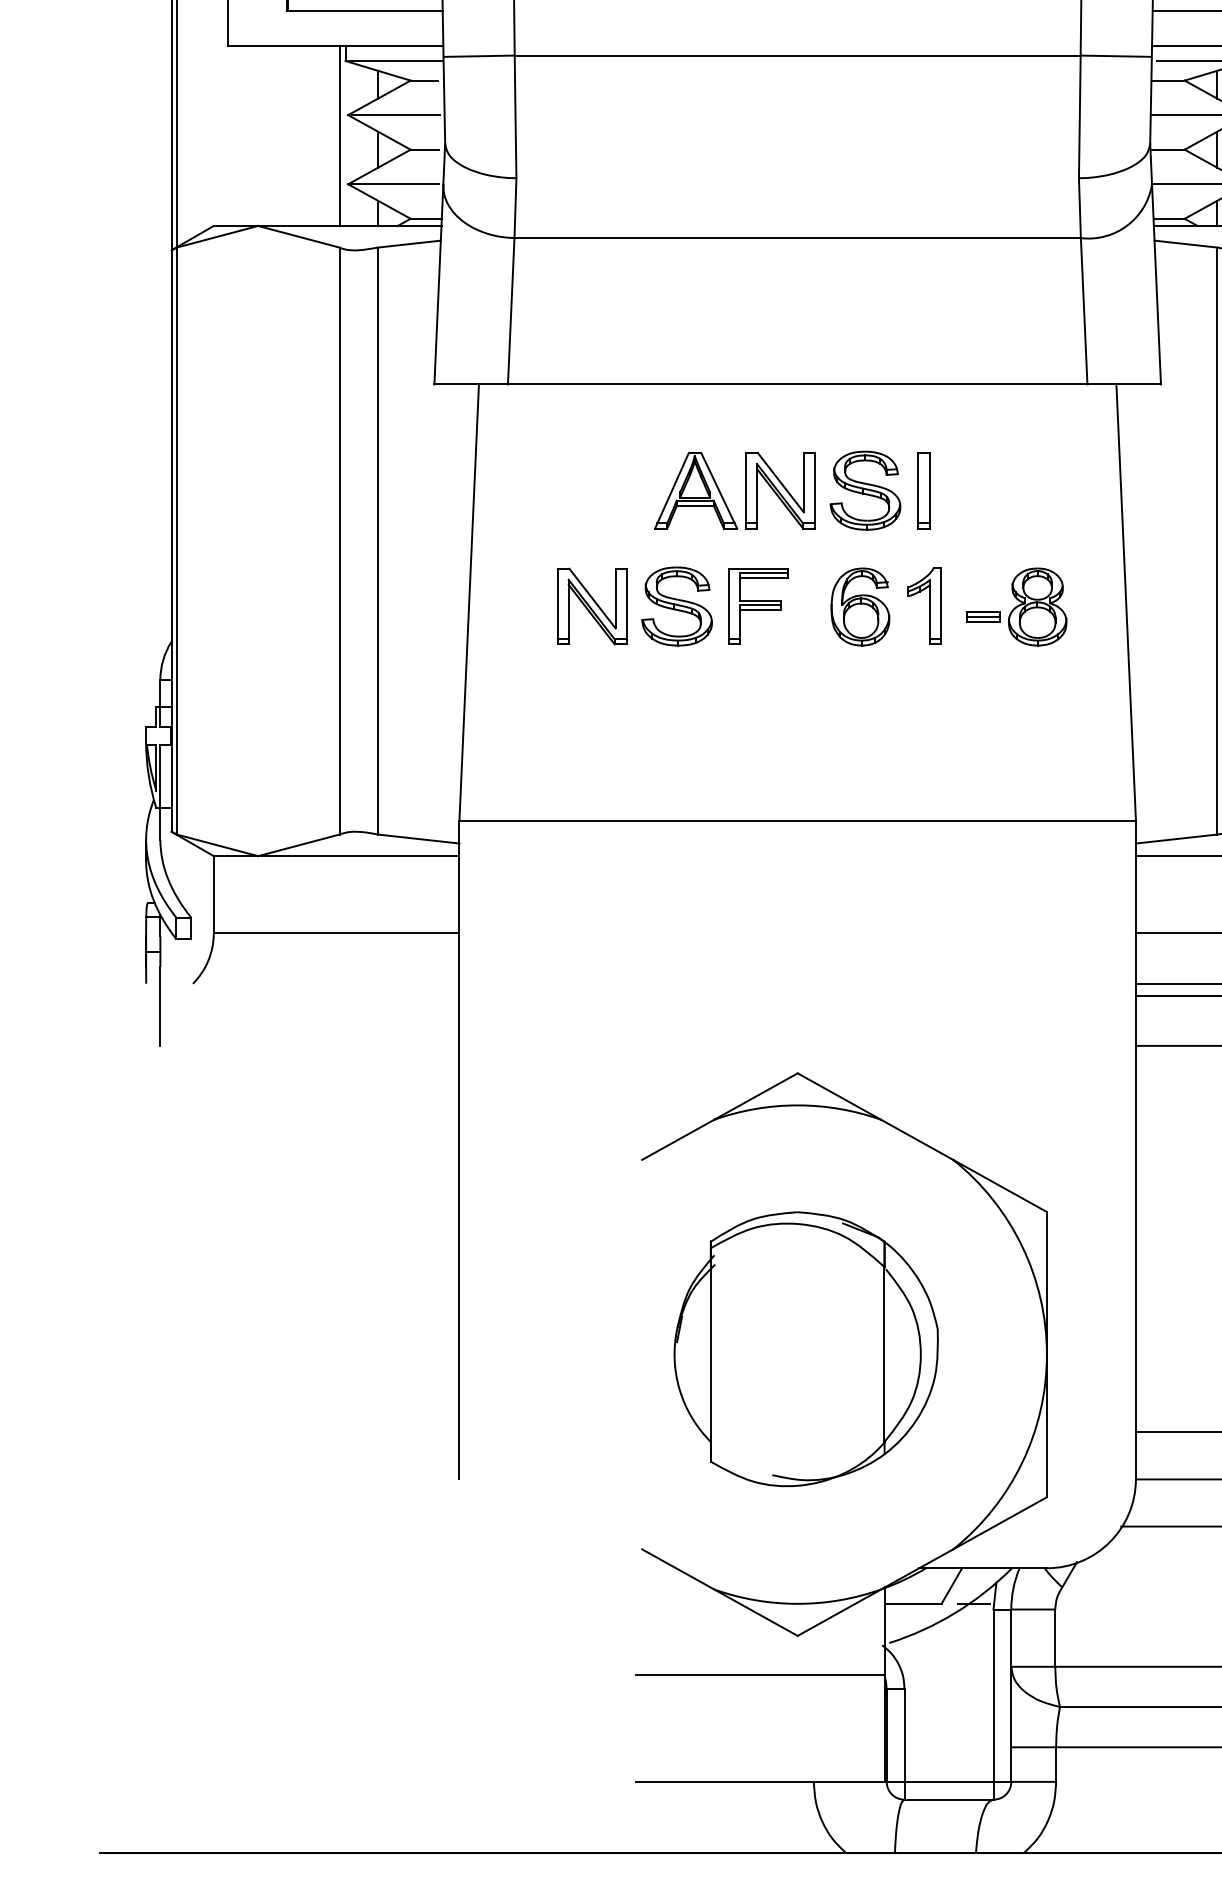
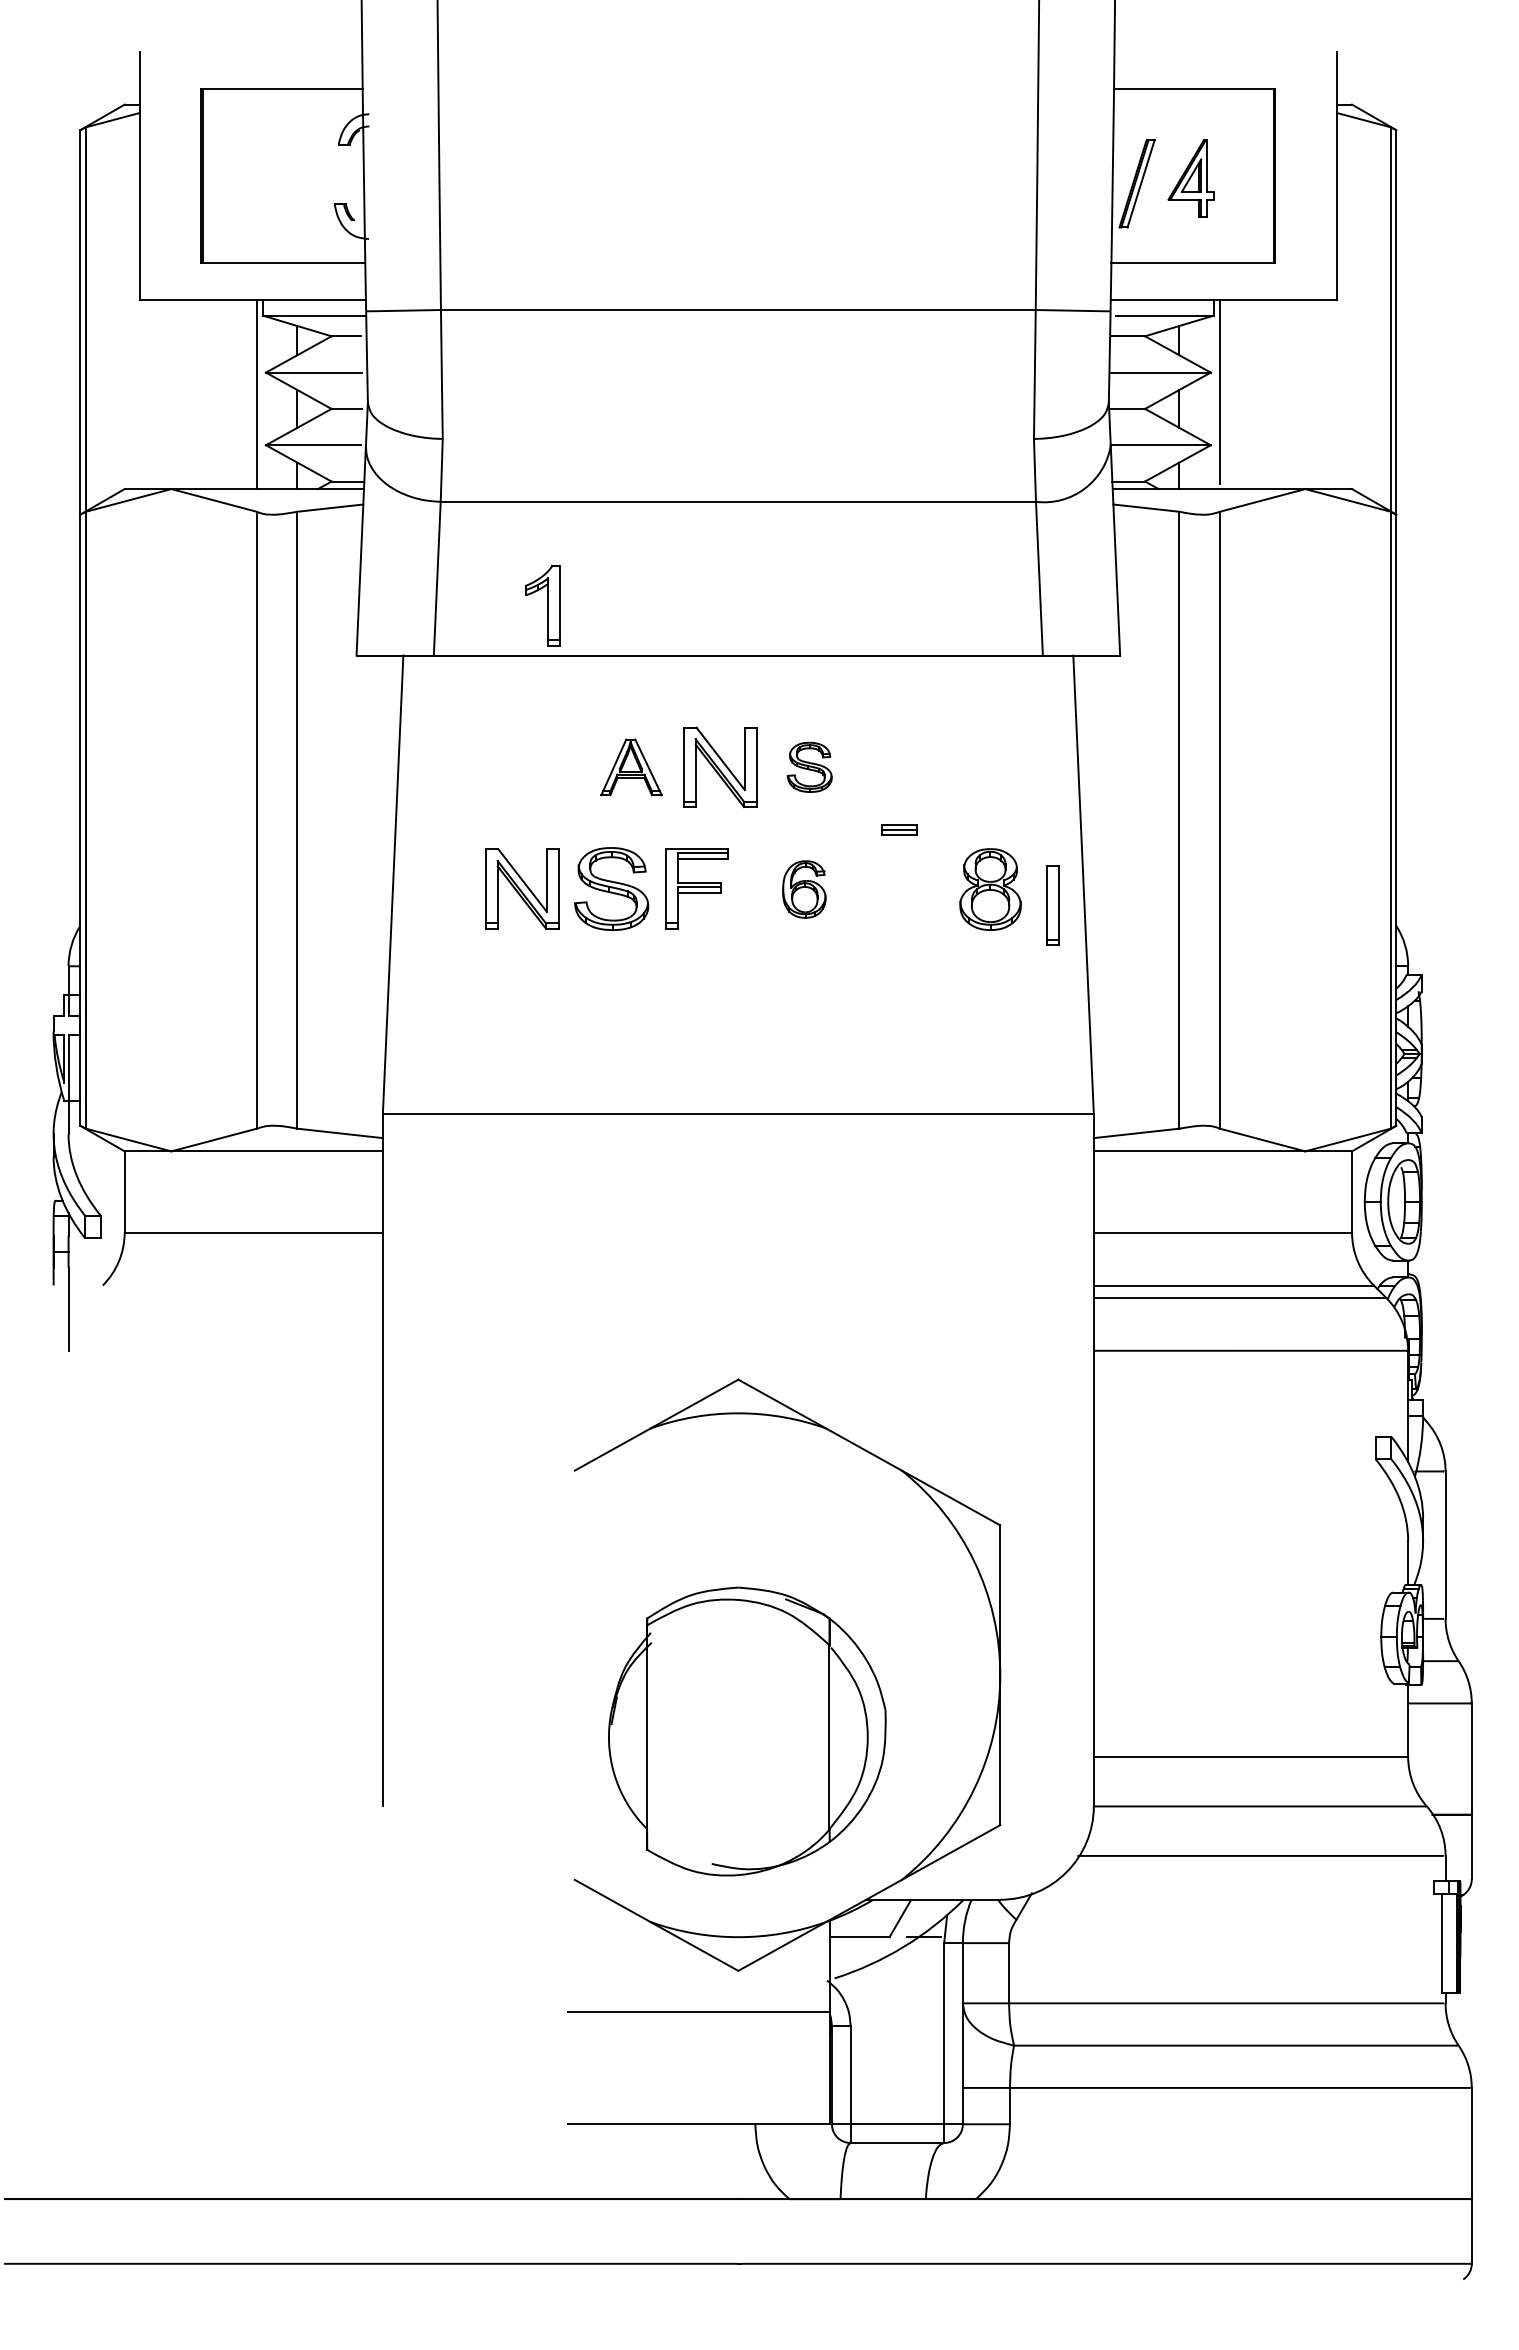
part: (696, 490) -> (631, 767), size x0.7
part: (865, 490) -> (809, 767), size x0.6
part: (923, 490) -> (1052, 905), moved
part: (860, 606) -> (804, 889), size x0.7
part: (924, 606) -> (542, 605), moved
part: (983, 616) -> (899, 829), moved
part: (806, 1349) -> (747, 1731), moved

